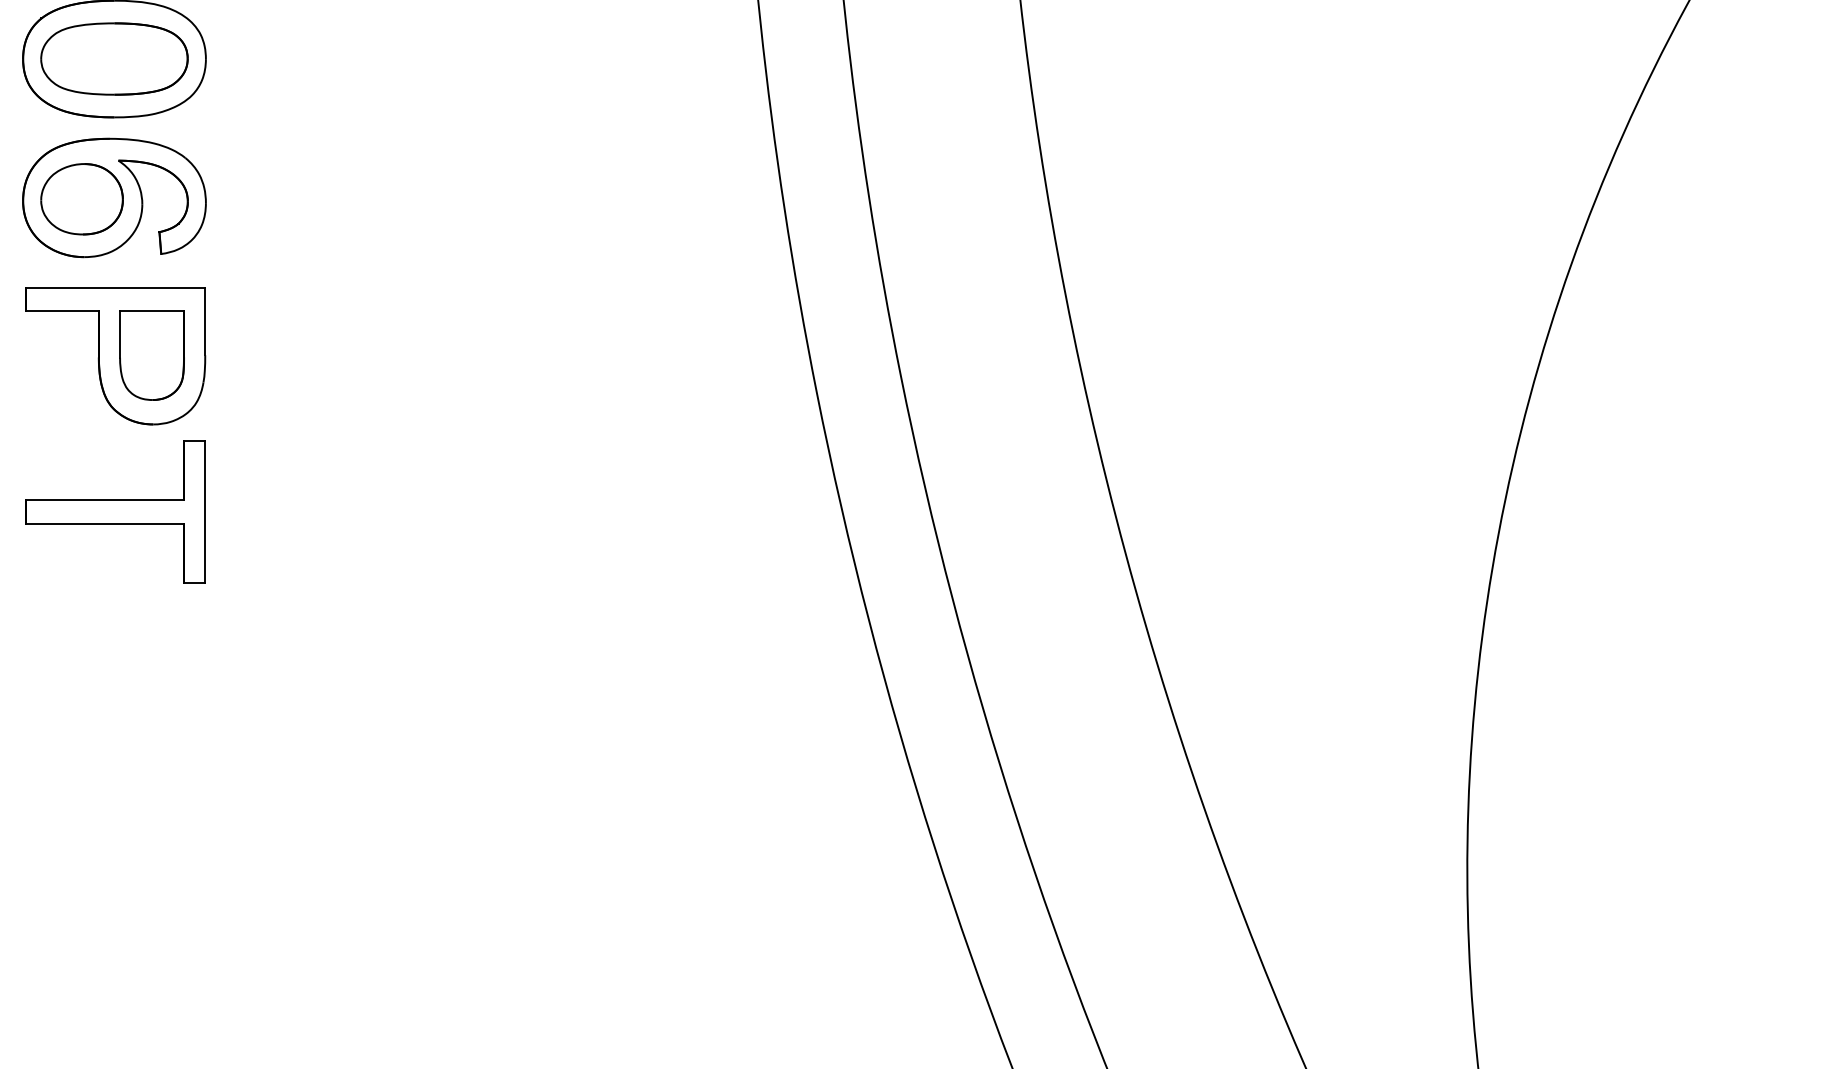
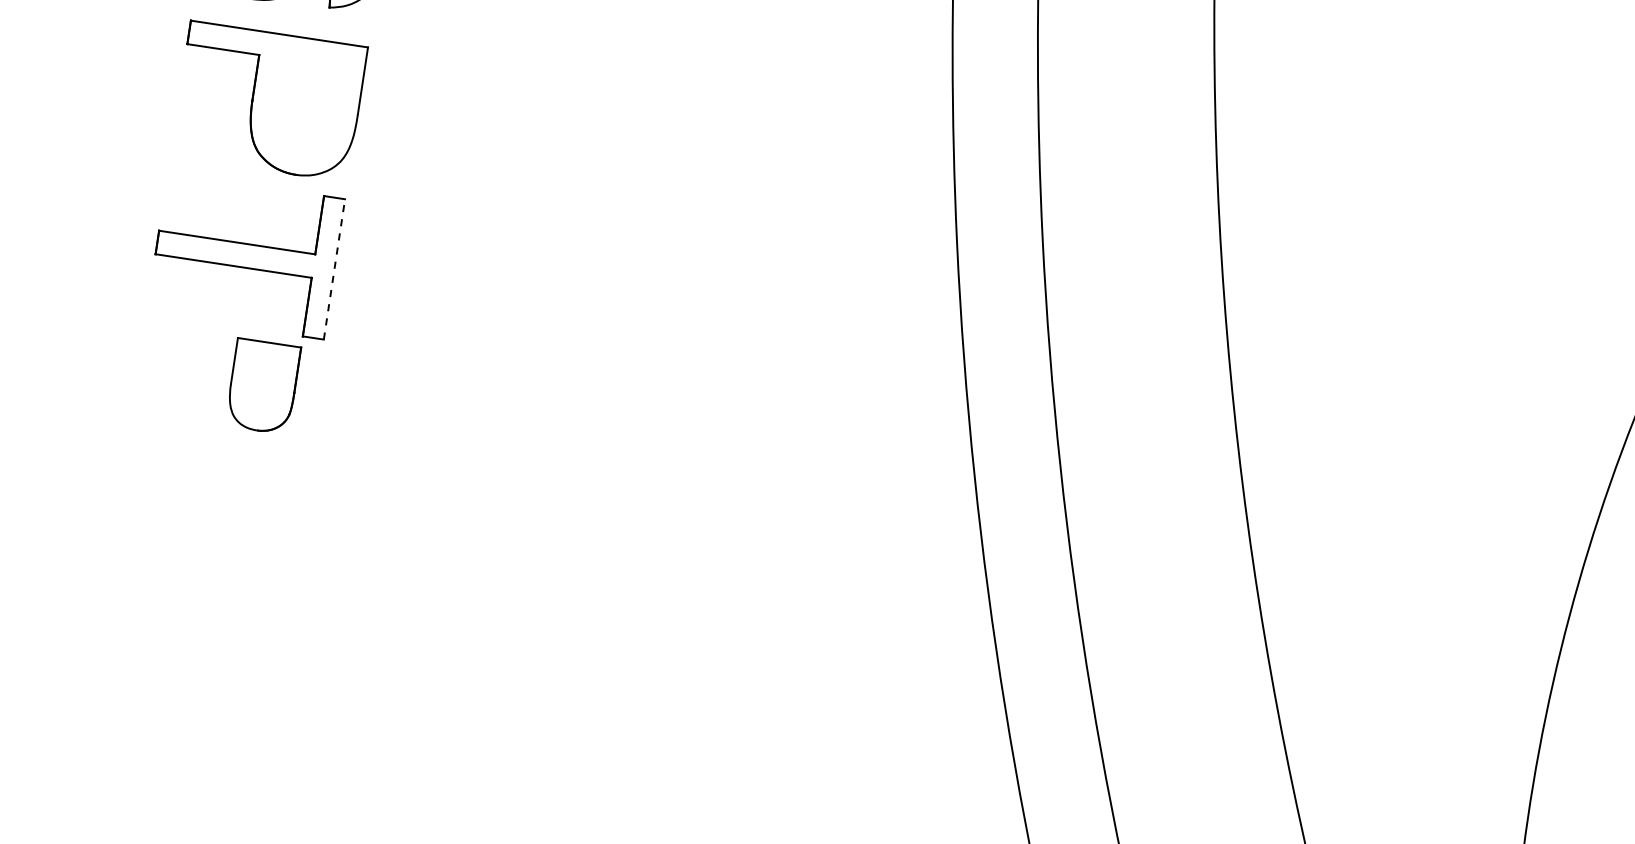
part: (151, 355) -> (262, 386), moved
line: (205, 512) -> (334, 269), solid -> dashed

